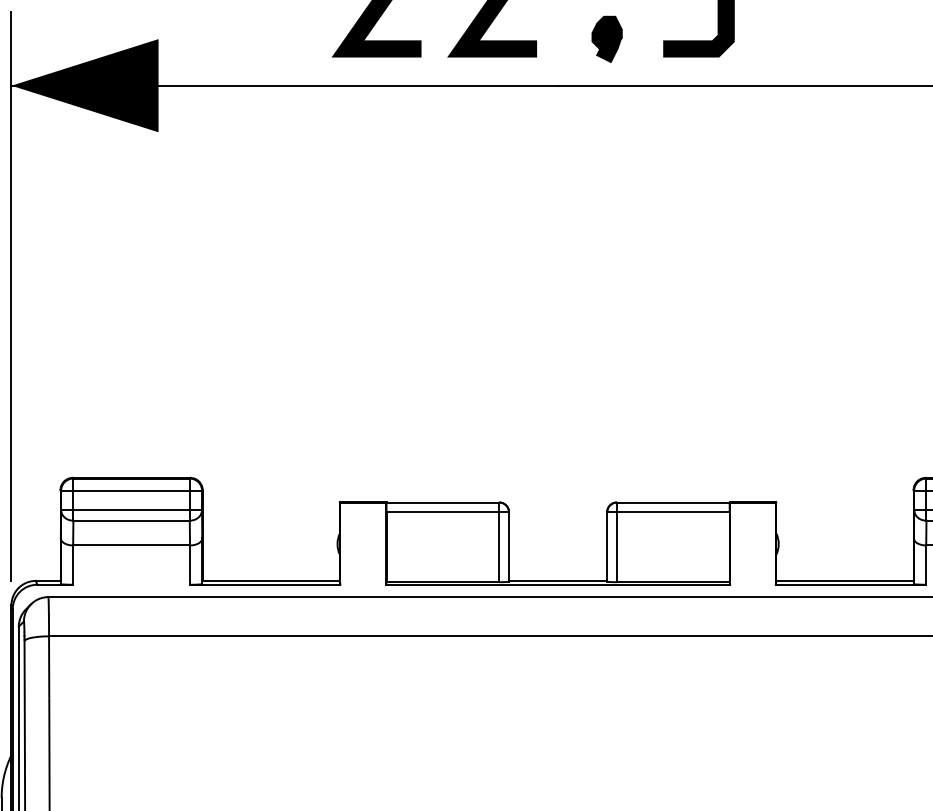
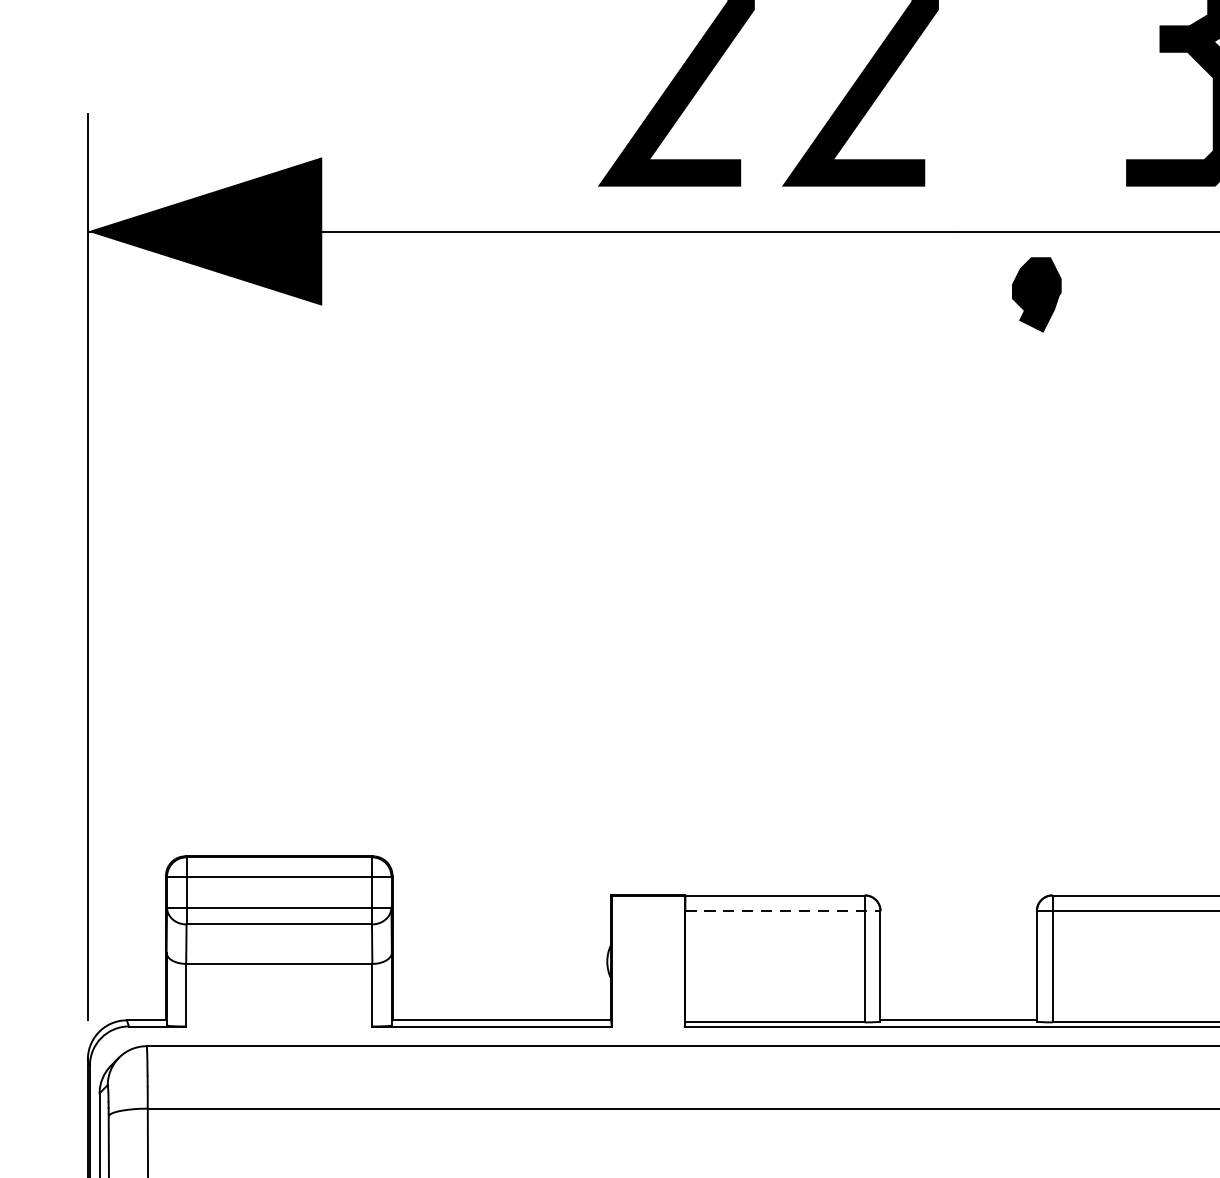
part: (606, 38) -> (1035, 293), moved
line: (448, 512) -> (784, 911), solid -> dashed

